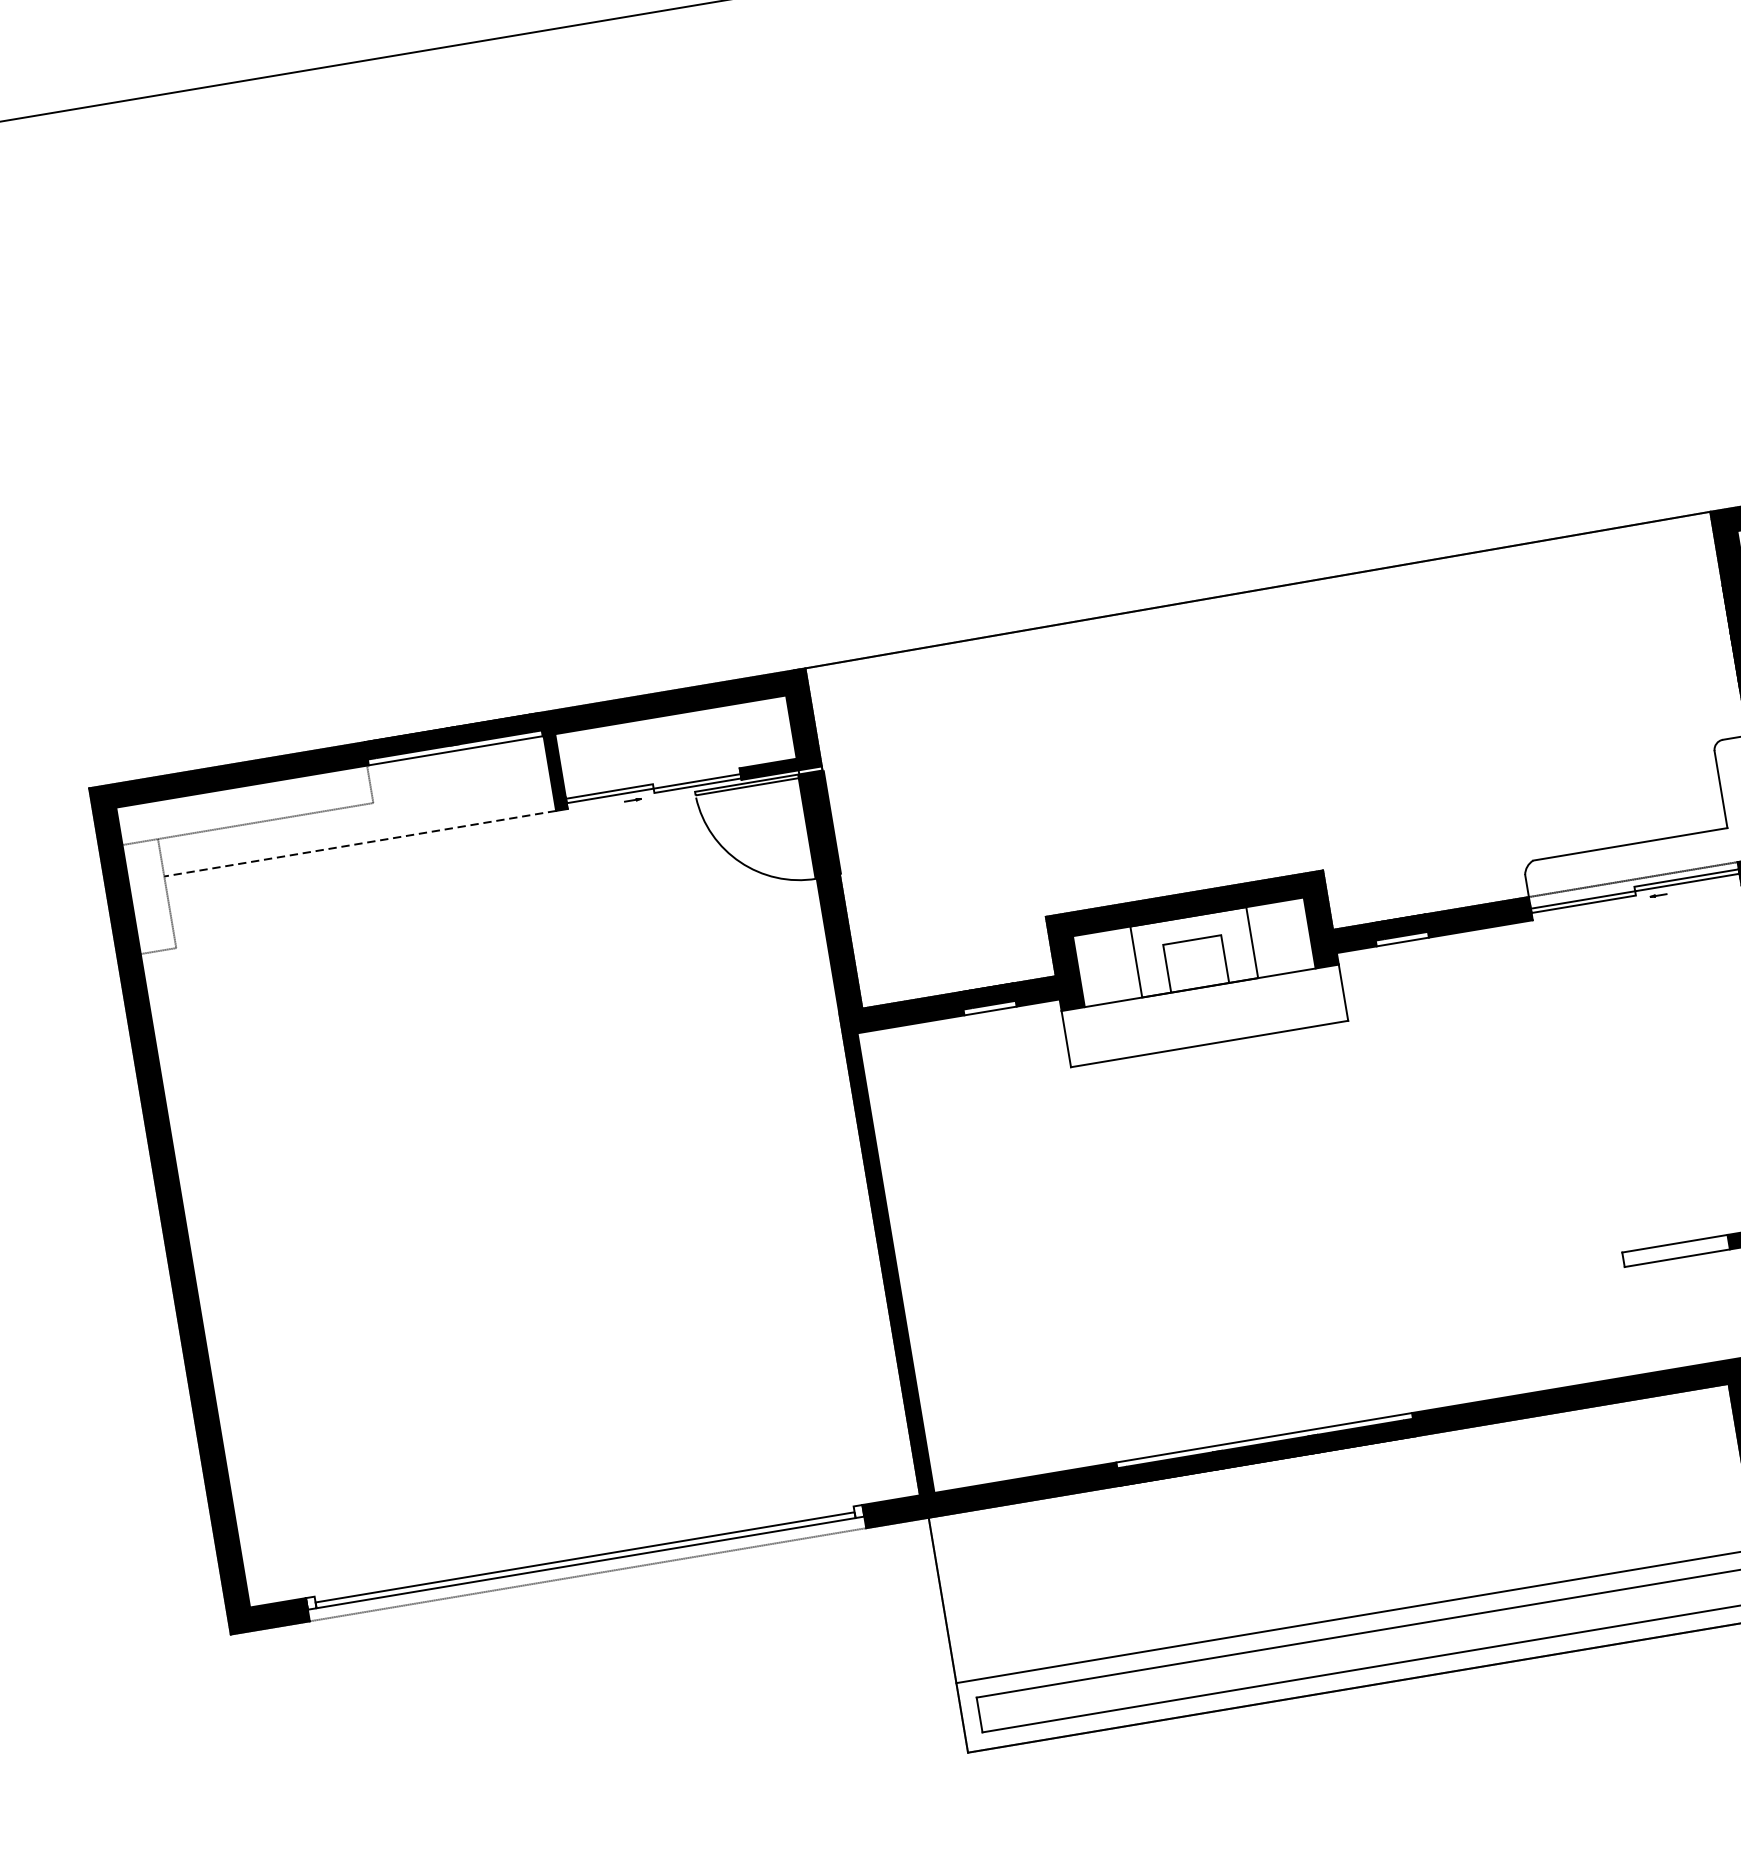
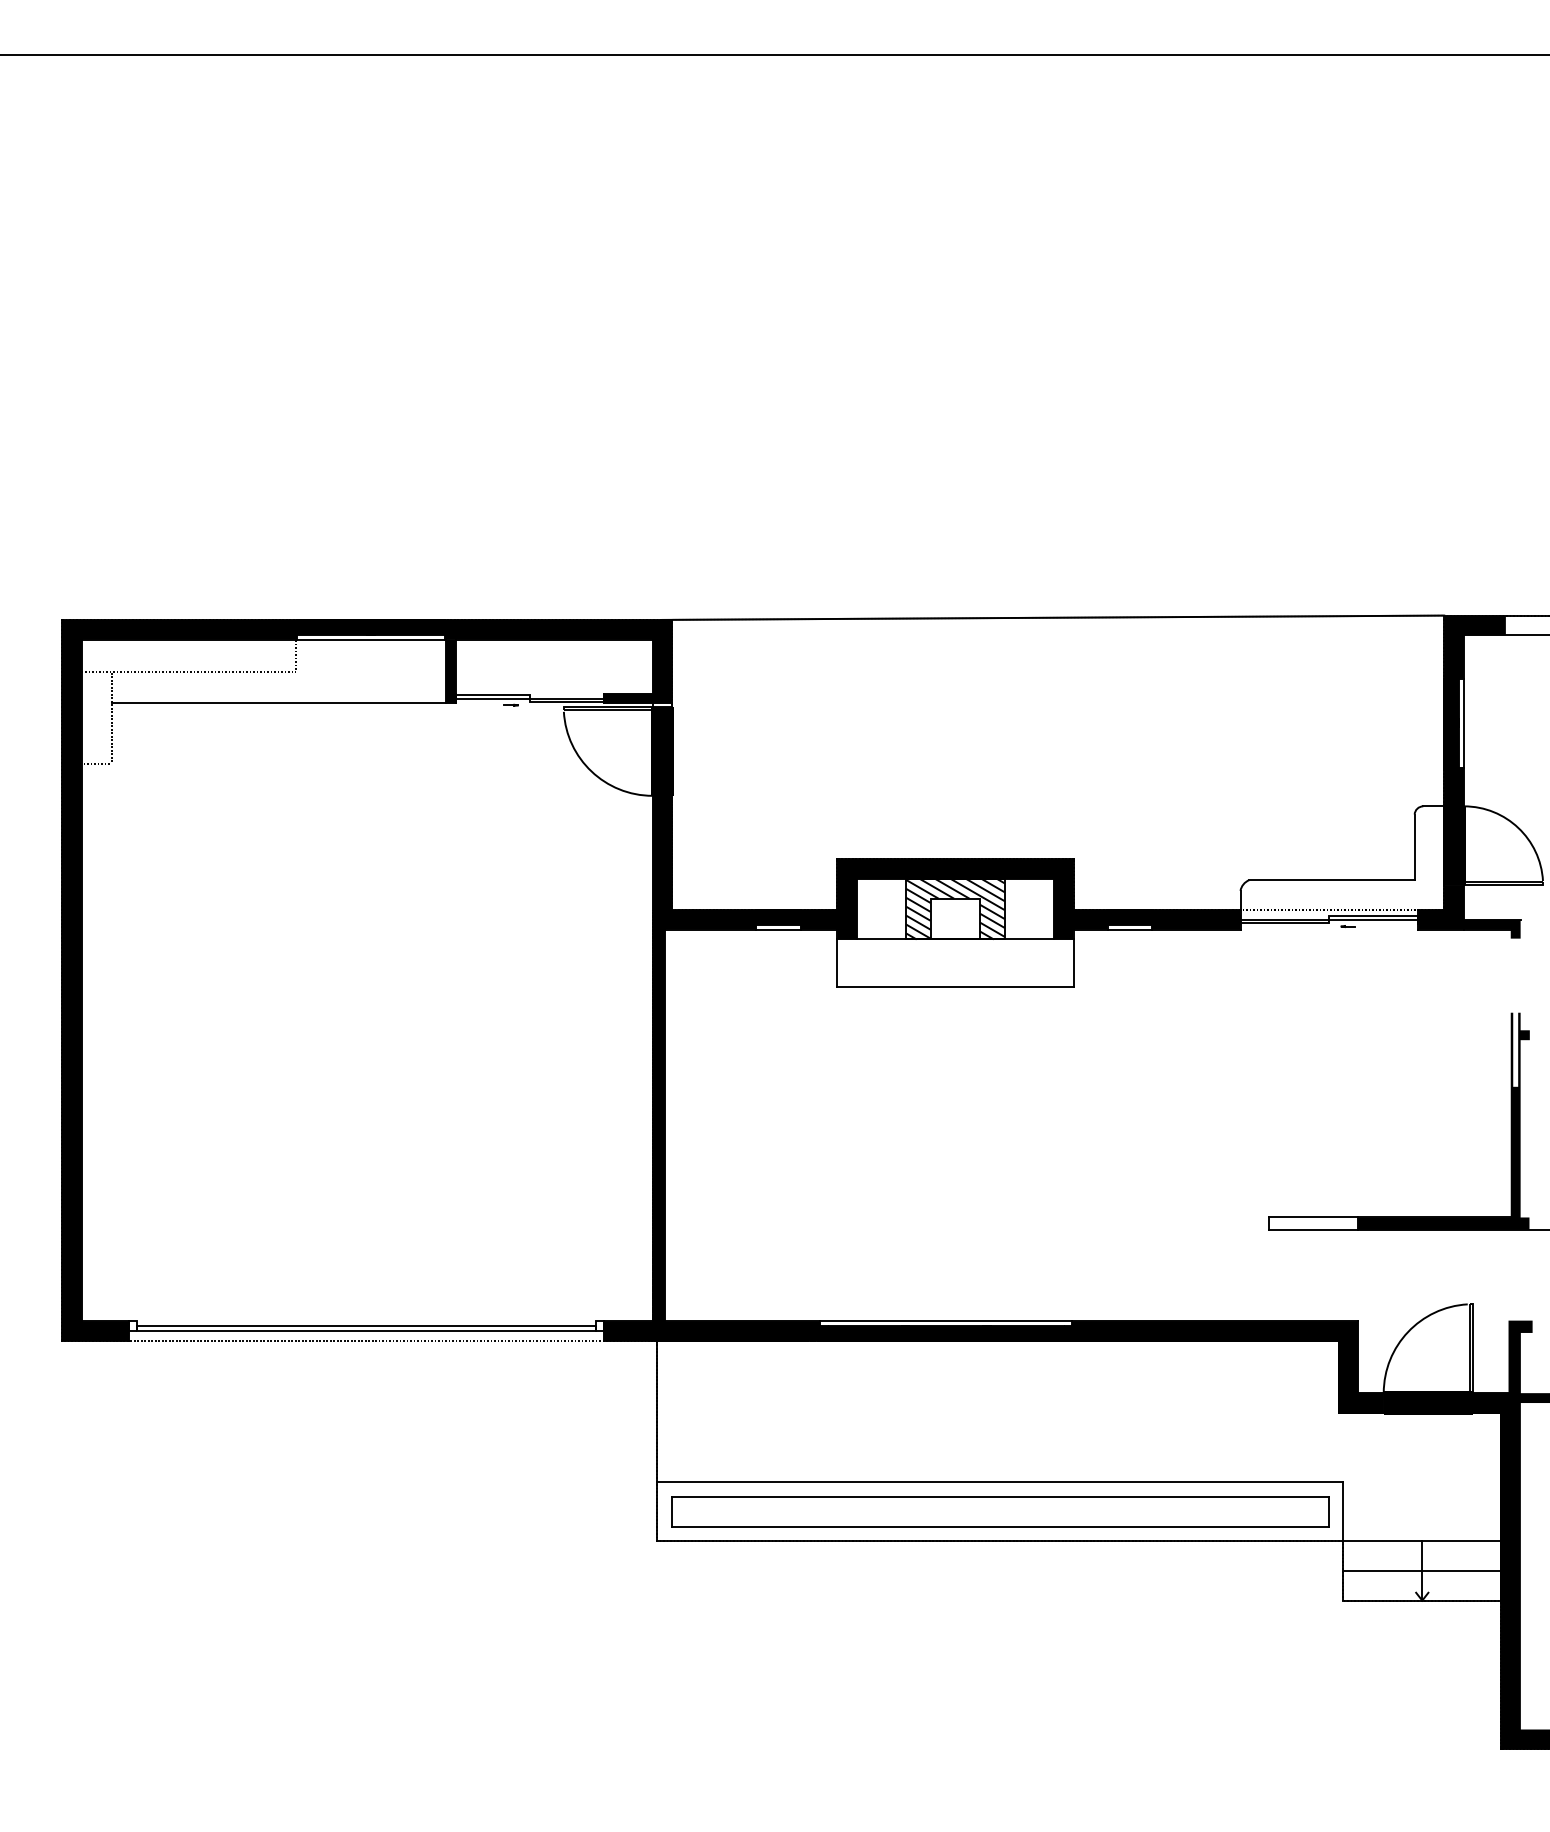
line: (360, 843) -> (279, 703), dashed -> solid
hatch: (1194, 951) -> (955, 908), added

